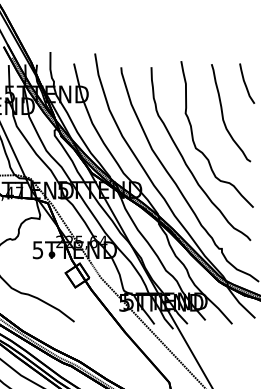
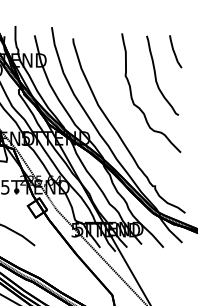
curve: (186, 162) -> (126, 115), removed

